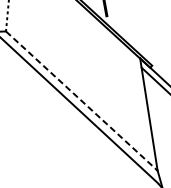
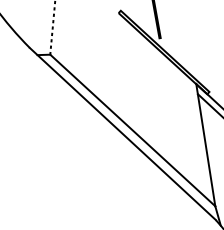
line: (81, 101) -> (132, 130), dashed -> solid

